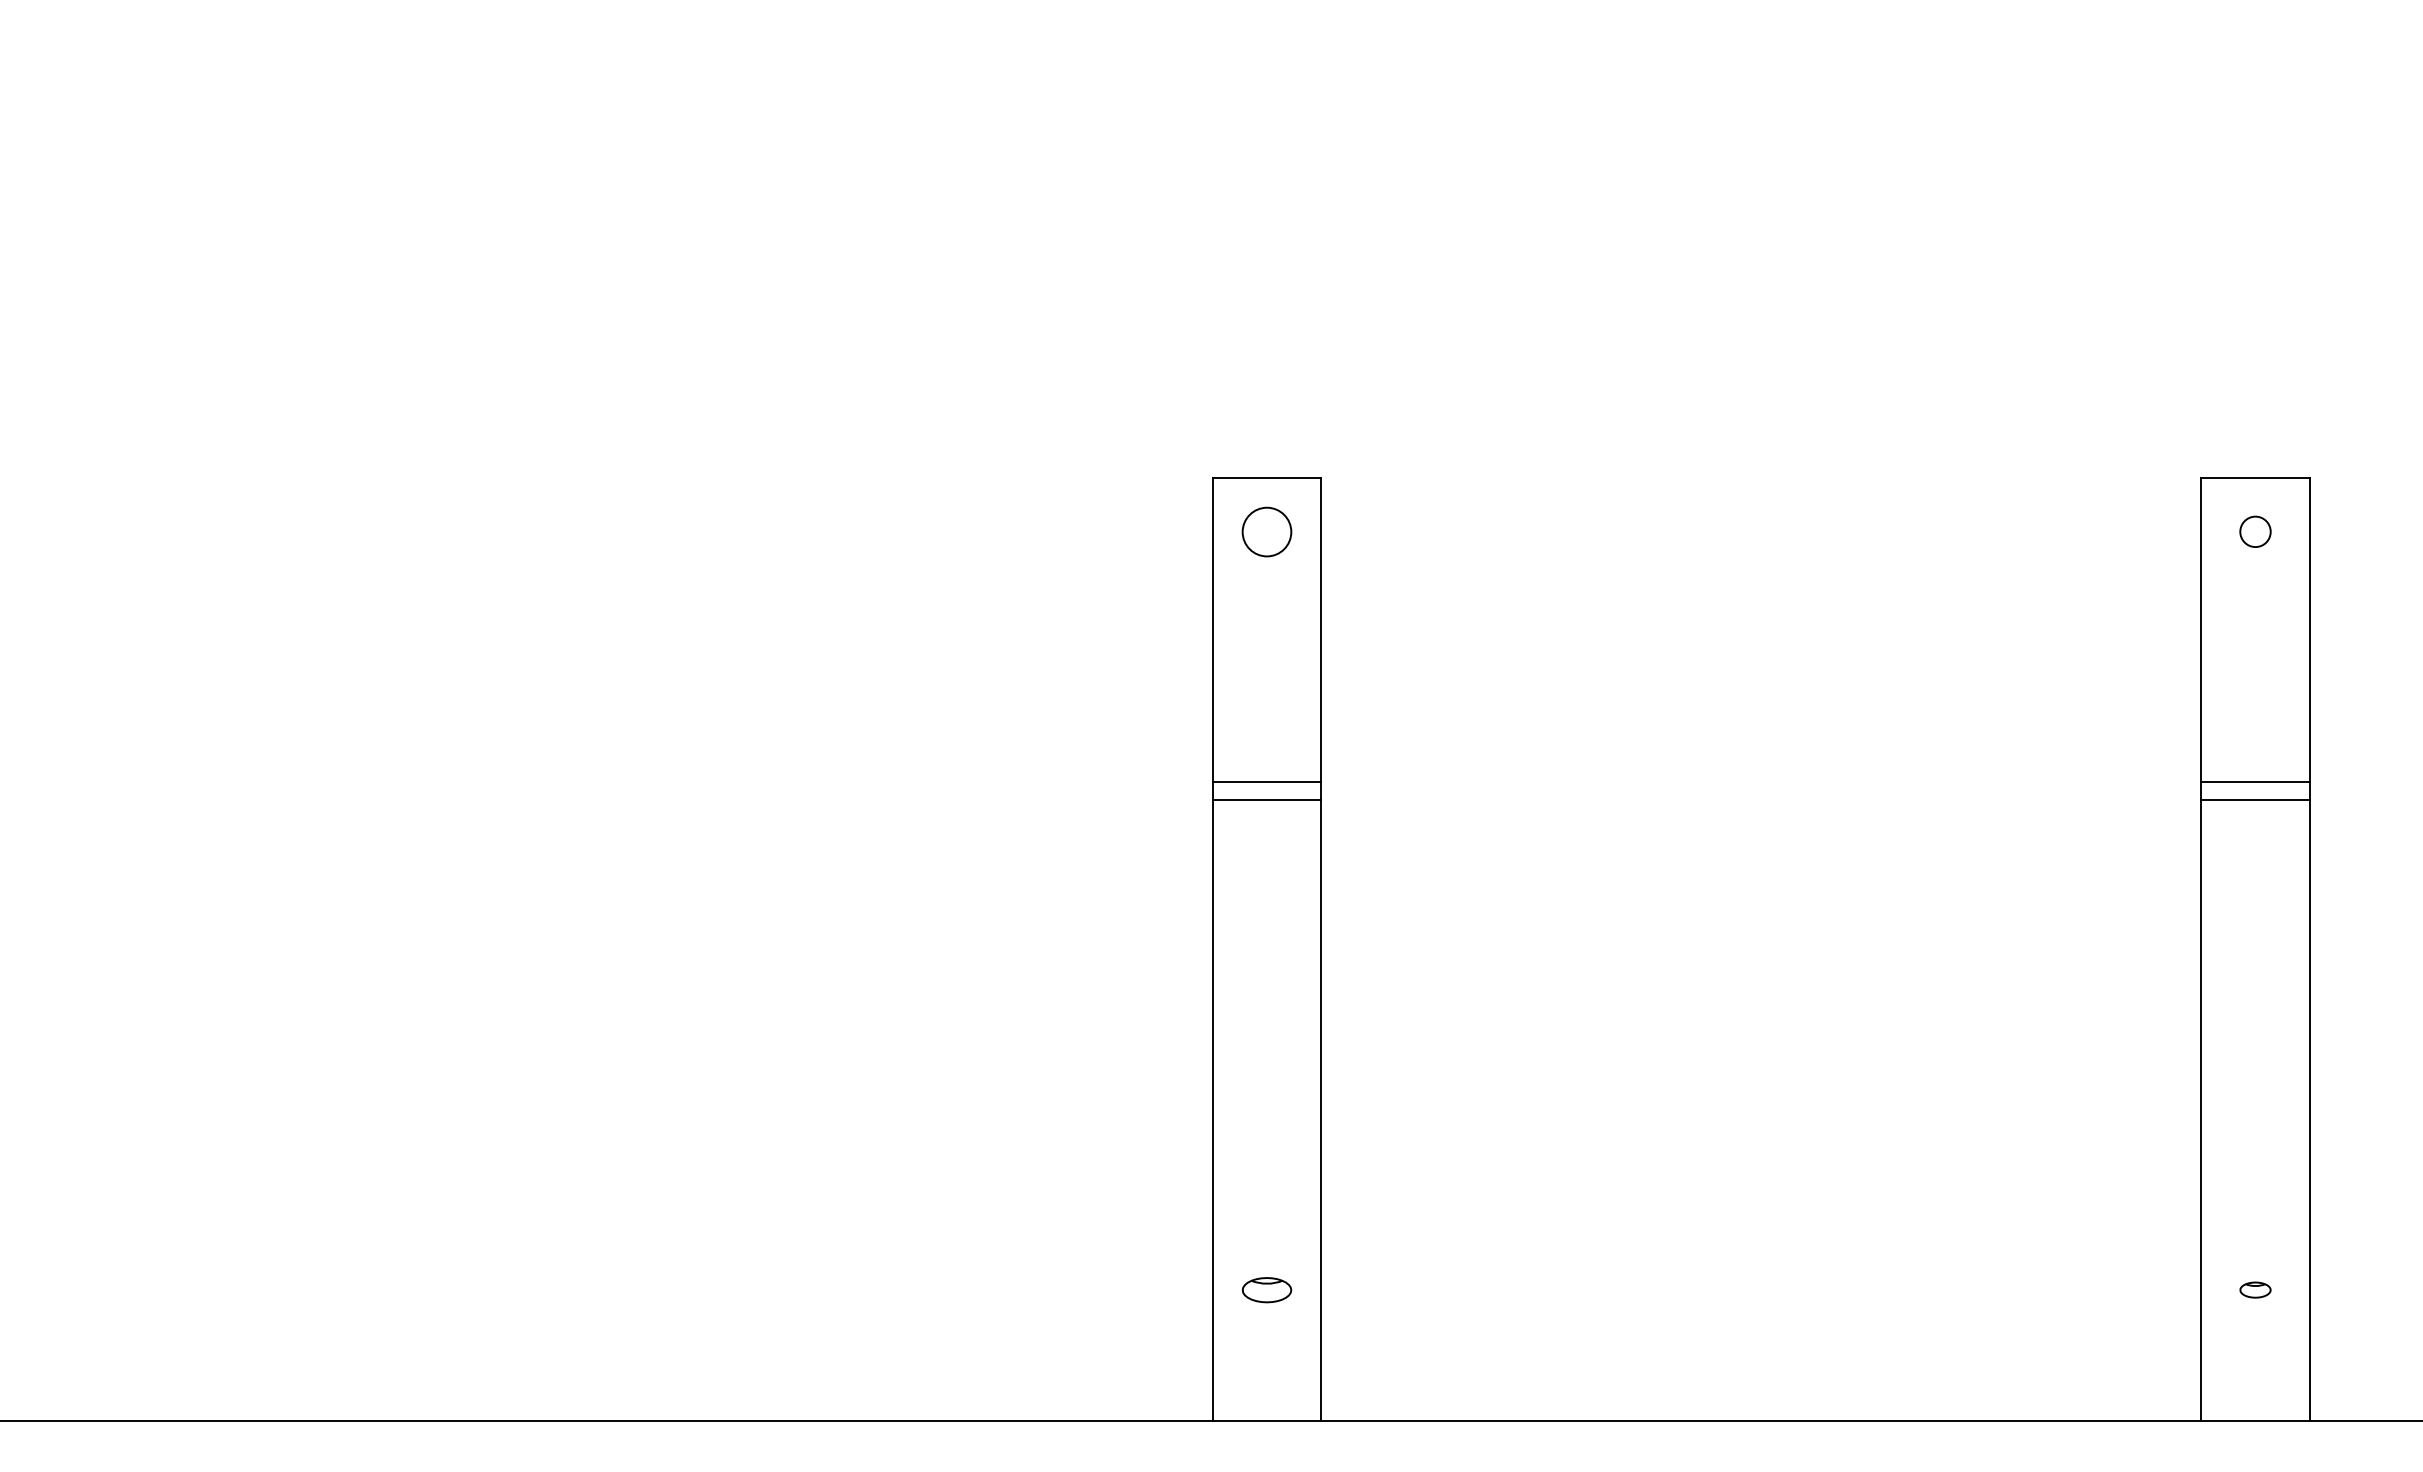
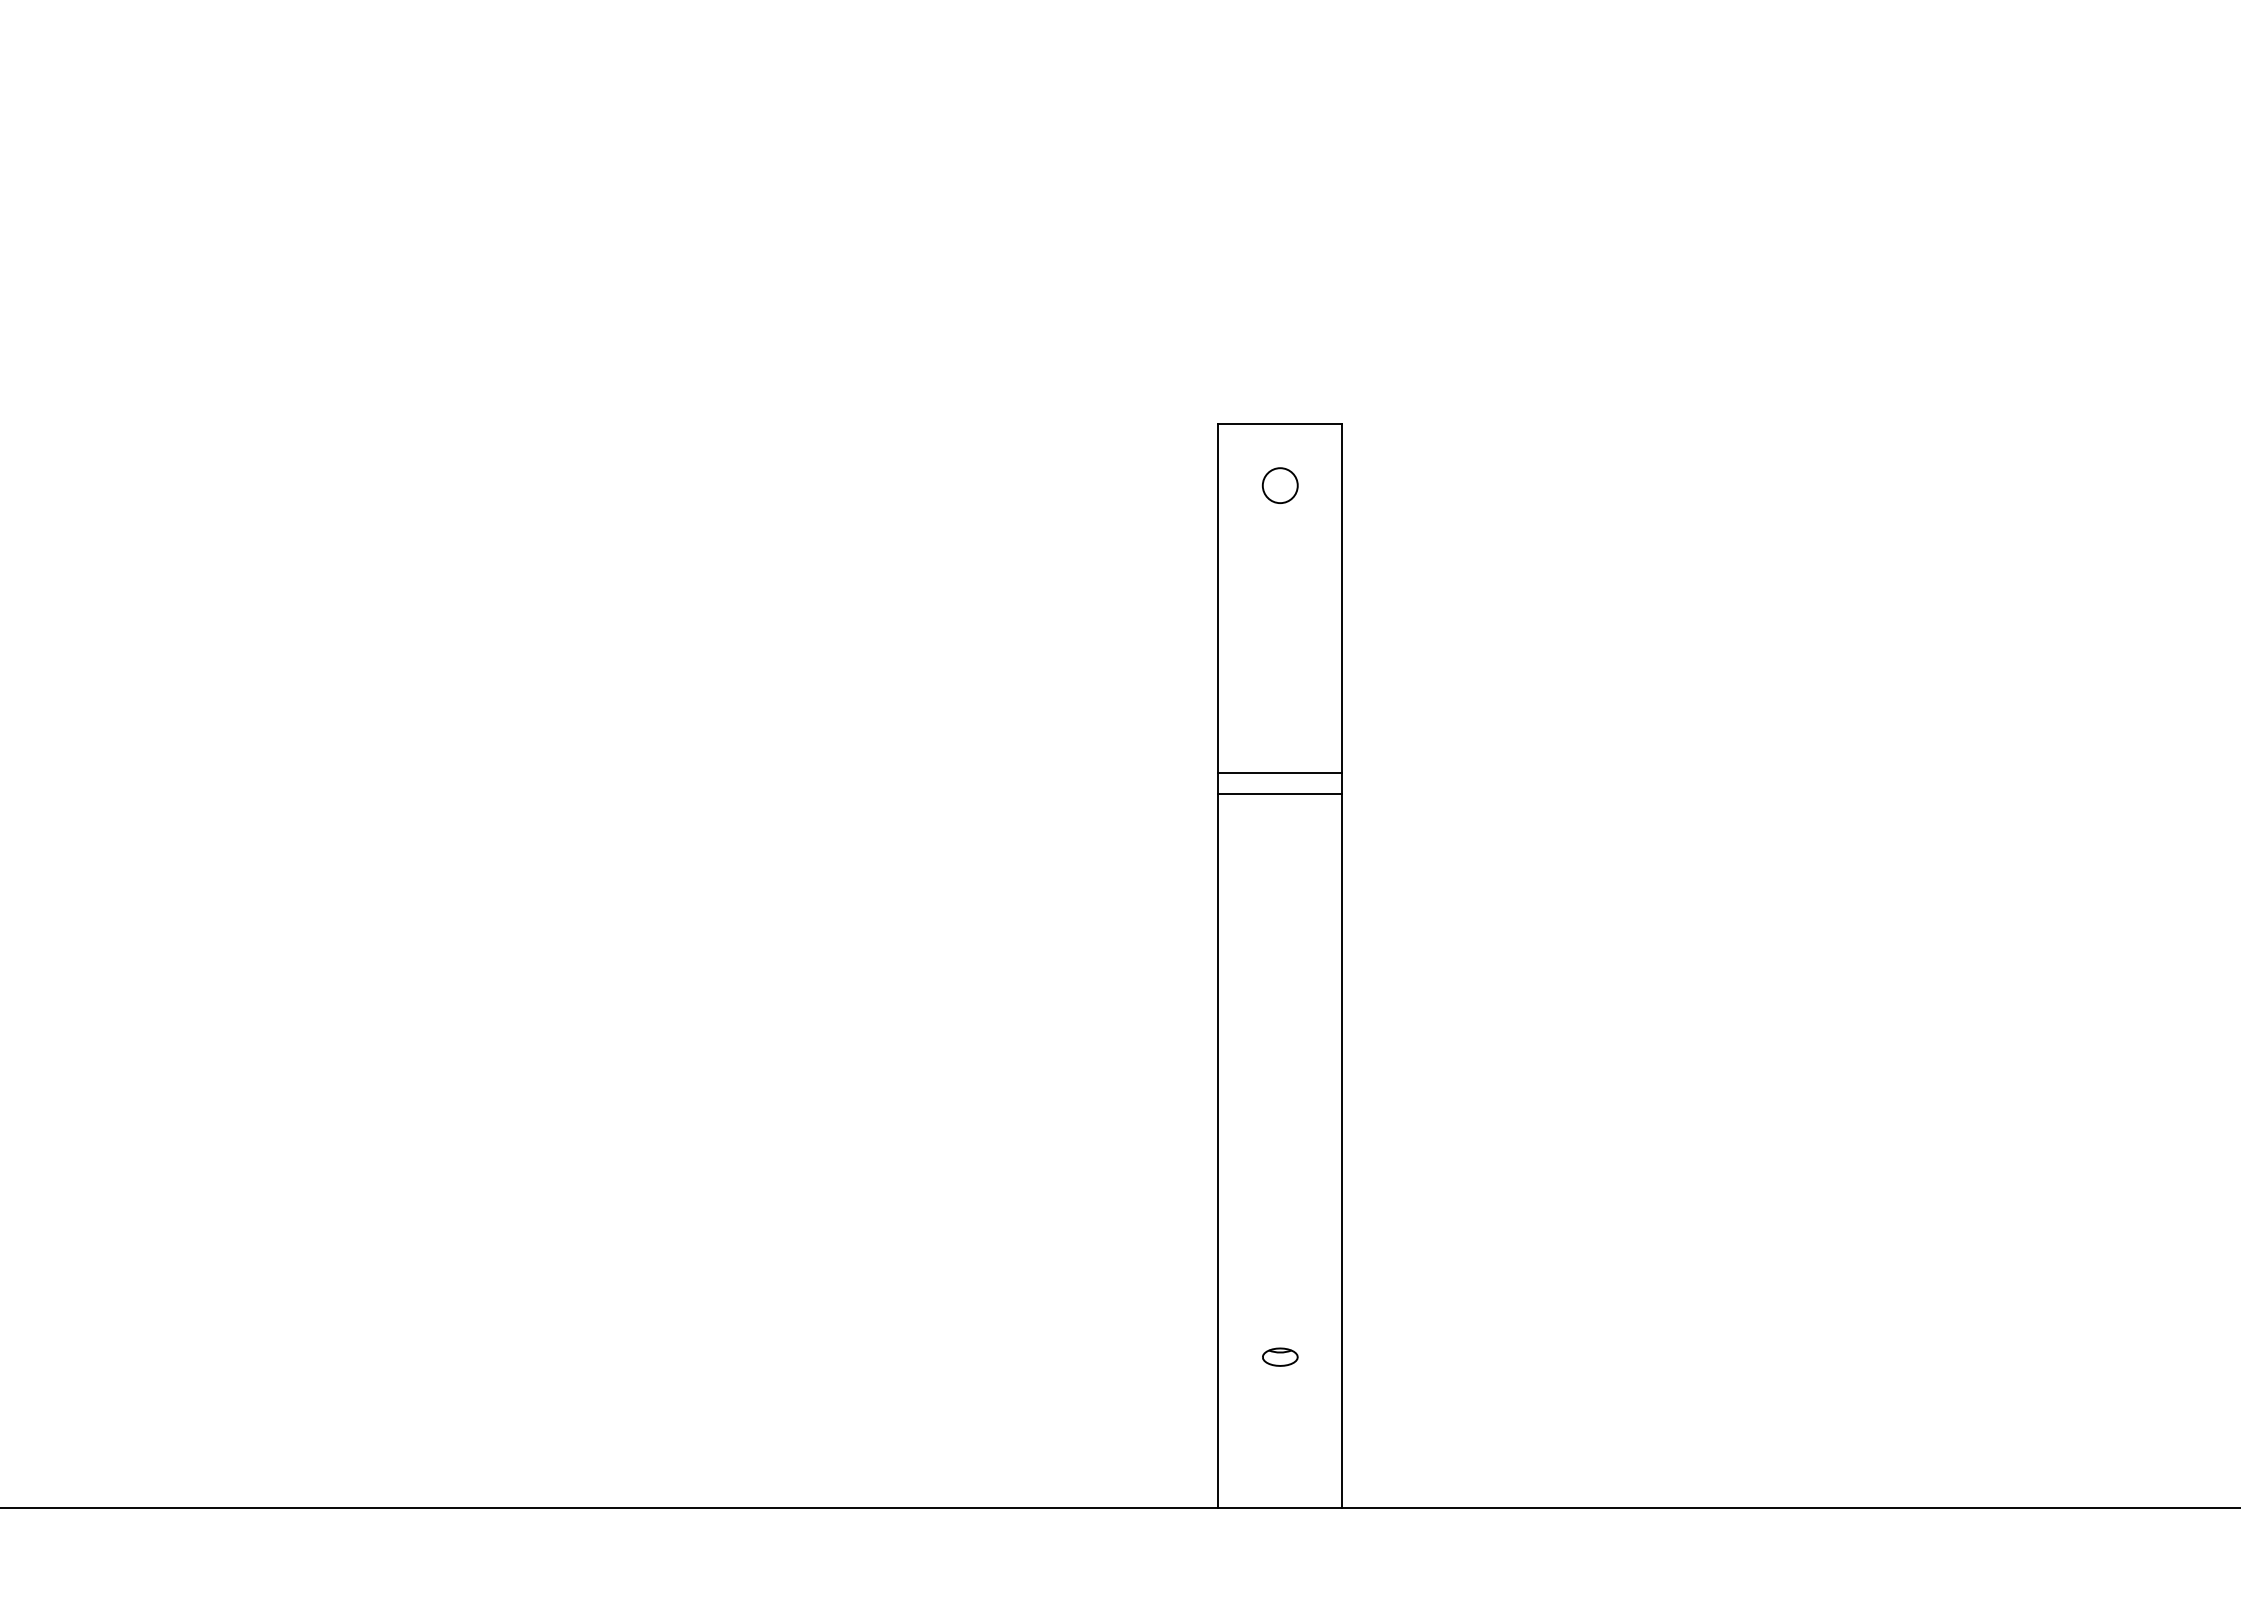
circle: (1267, 531) -> (1280, 485), size x0.62
part: (1267, 1289) -> (1280, 1356), size x0.62

